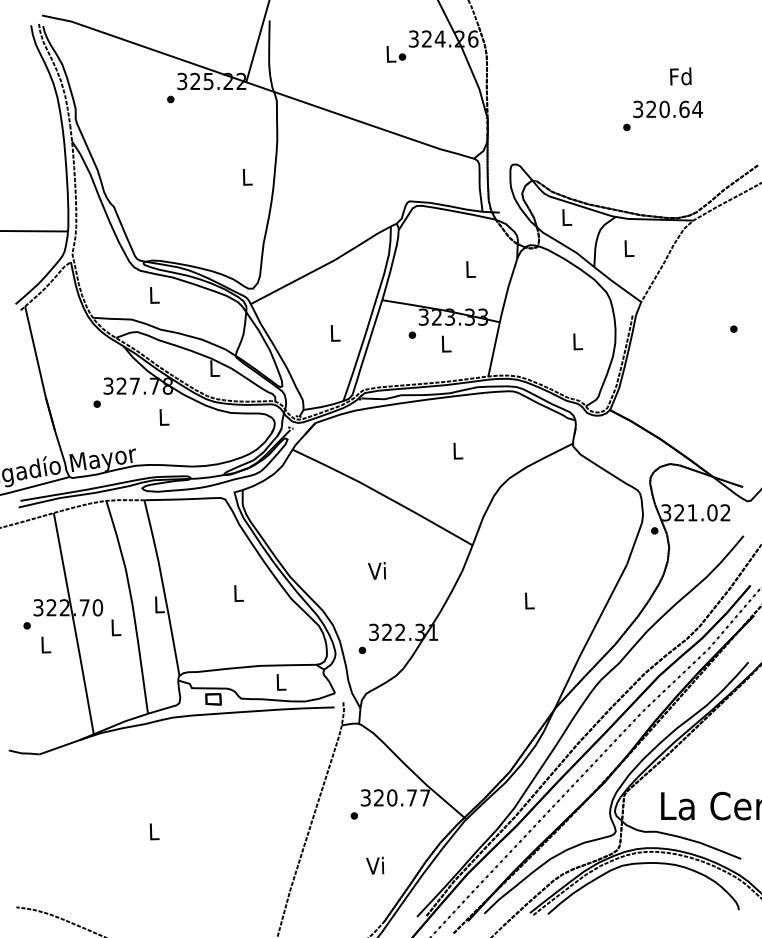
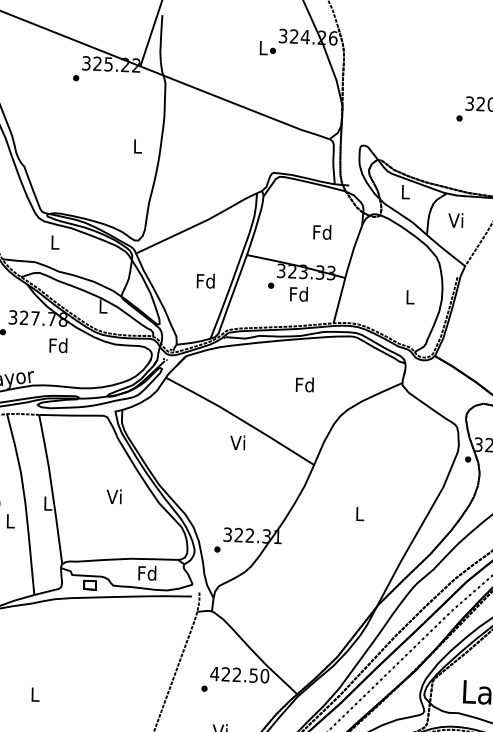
text: (627, 247) -> (455, 219), L -> Vi
text: (469, 269) -> (321, 232), L -> Fd
text: (334, 332) -> (205, 280), L -> Fd
text: (445, 343) -> (298, 293), L -> Fd
text: (163, 416) -> (58, 345), L -> Fd
text: (457, 450) -> (304, 384), L -> Fd
text: (376, 570) -> (237, 442), moved
text: (237, 592) -> (114, 496), L -> Vi
text: (280, 681) -> (147, 572), L -> Fd
text: (395, 797) -> (239, 674), 320.77 -> 422.50

